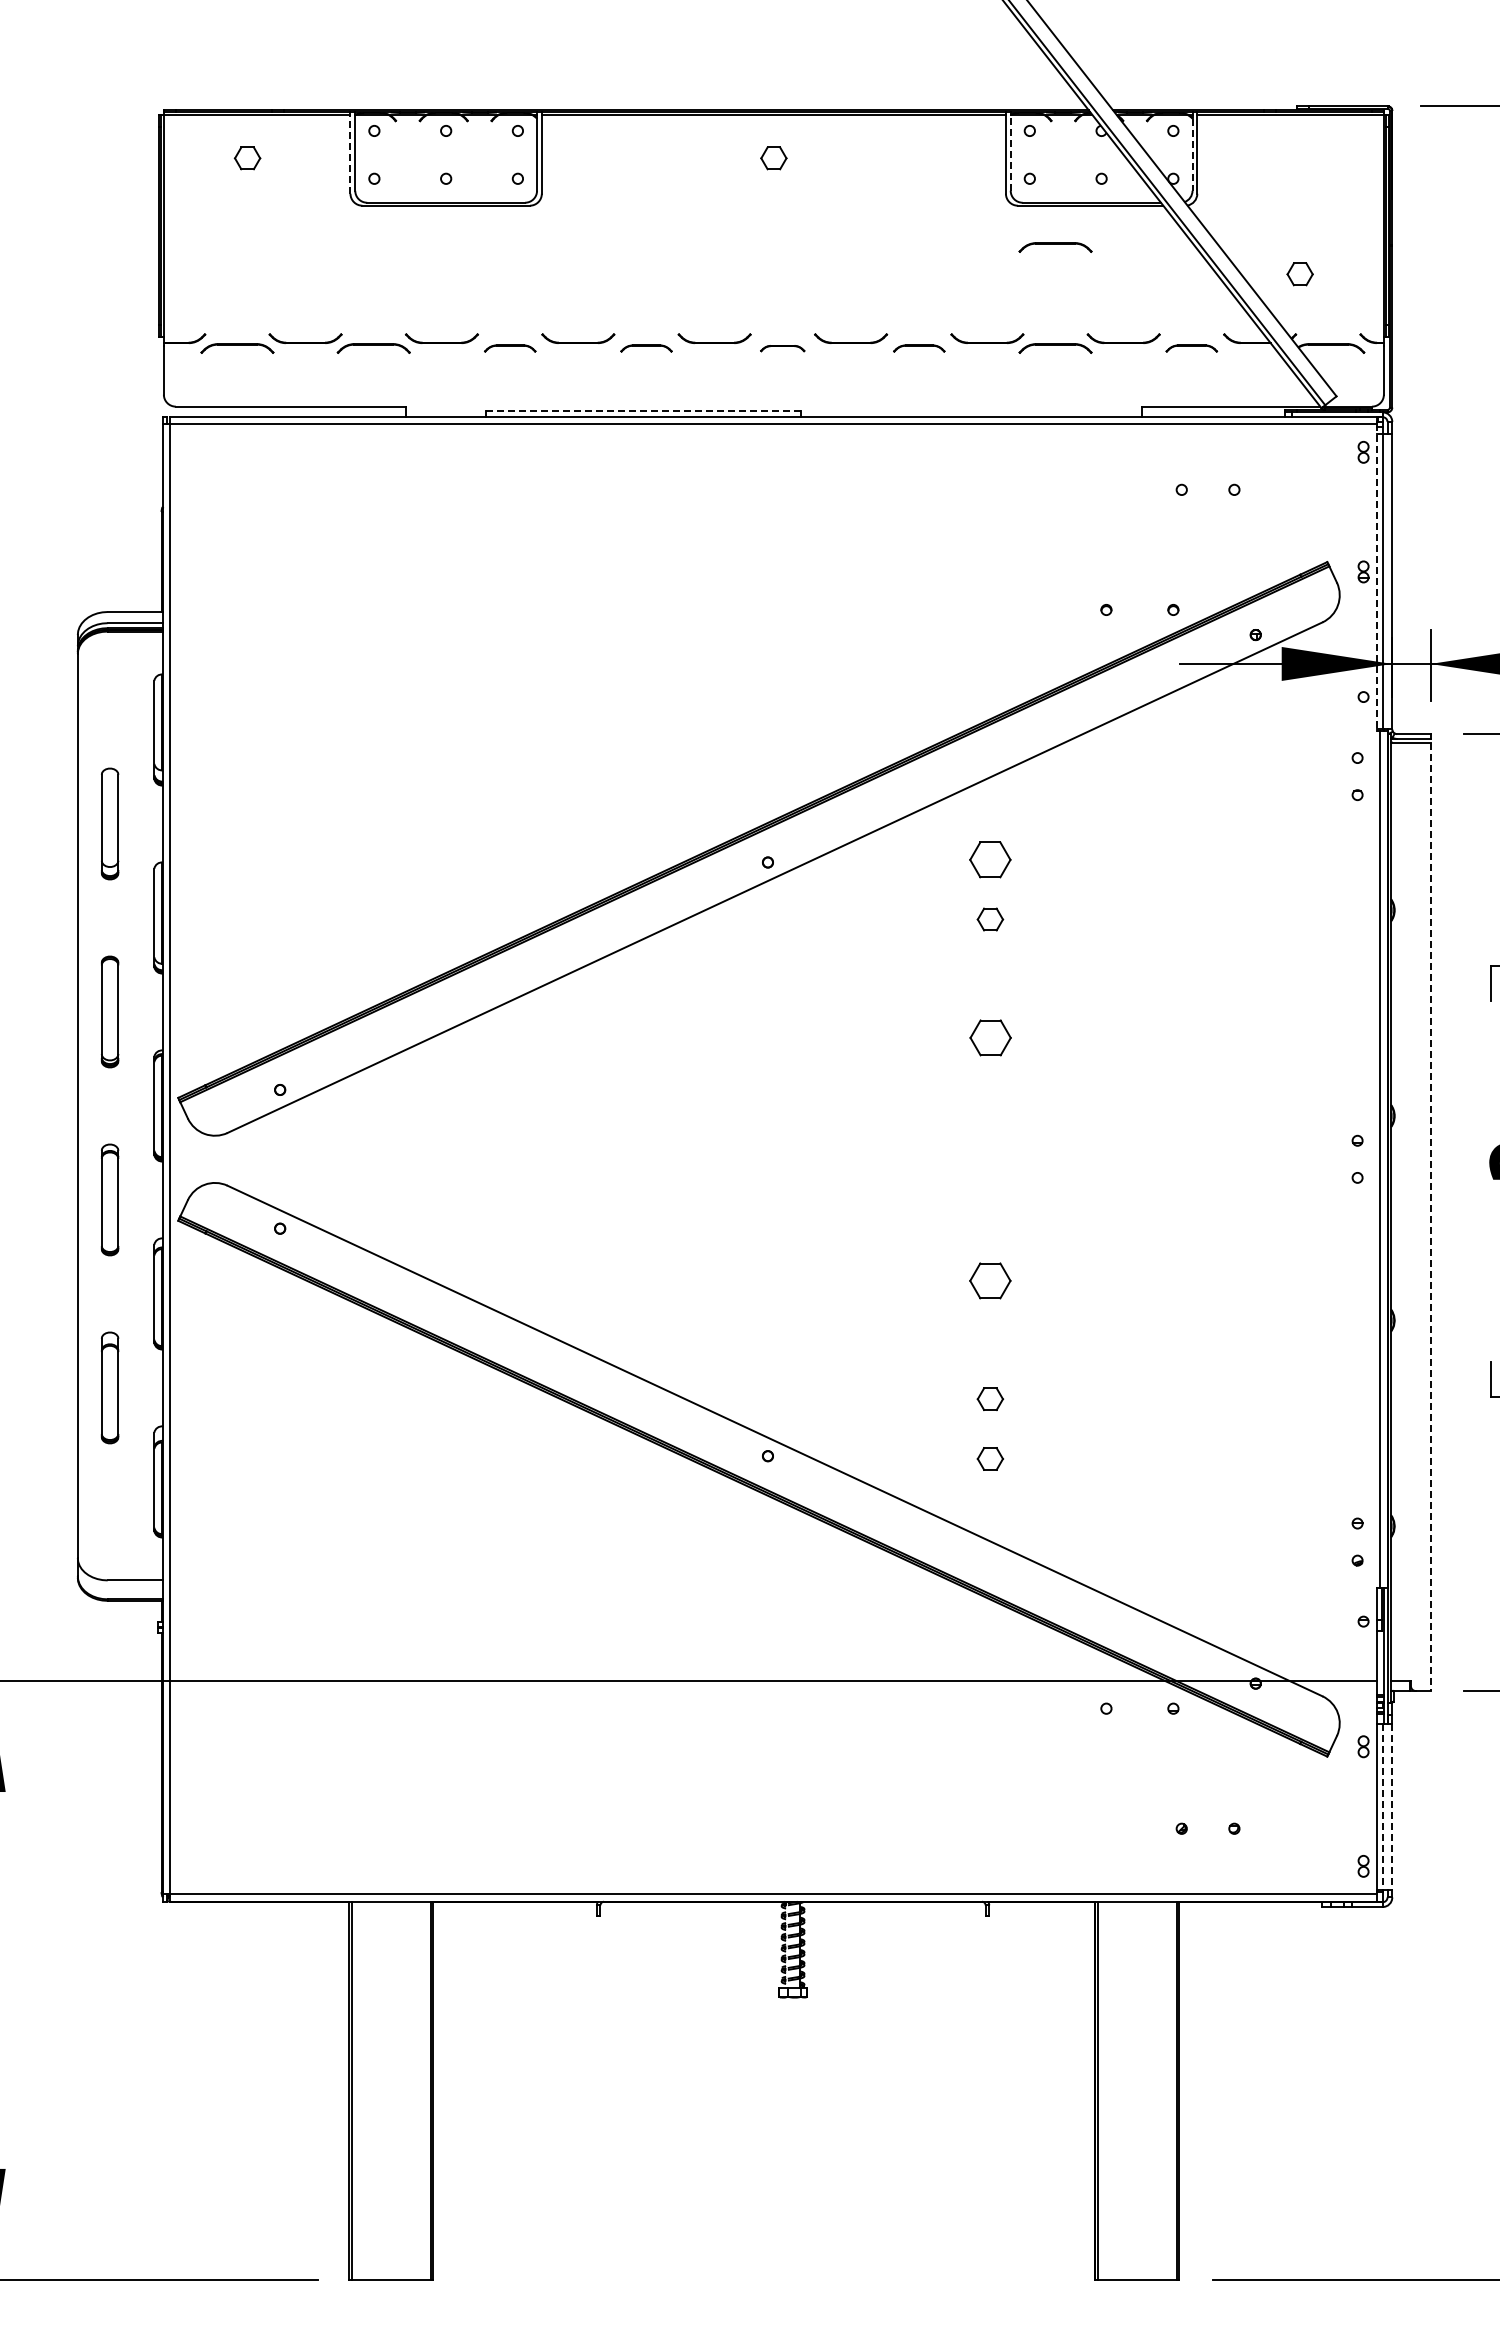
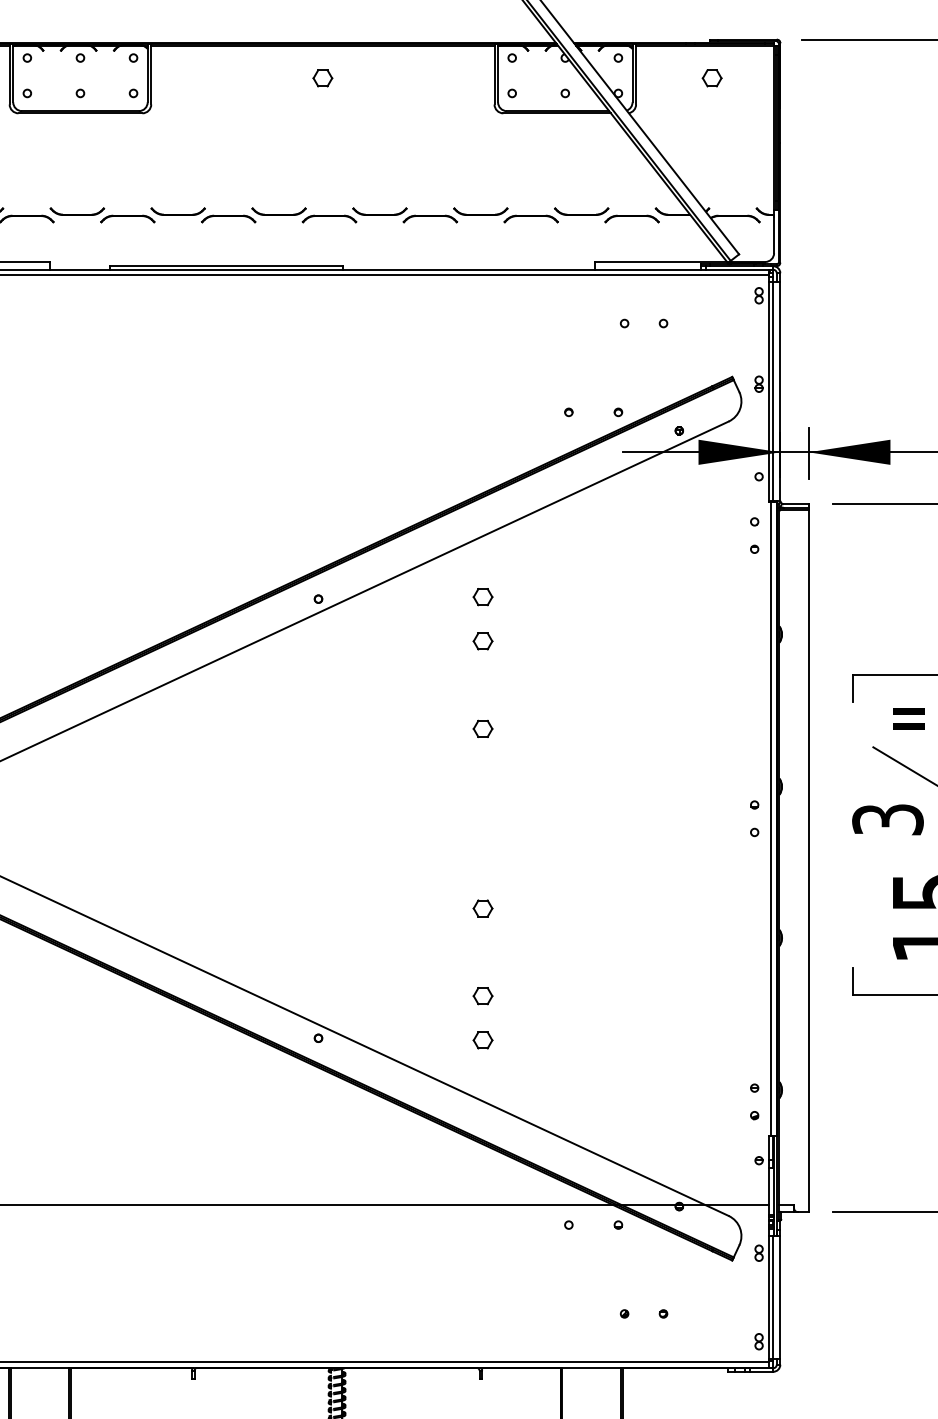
line: (1010, 152) -> (497, 73), dashed -> solid
line: (350, 153) -> (9, 74), dashed -> solid
line: (1192, 155) -> (632, 76), dashed -> solid
part: (1055, 247) -> (531, 144), removed
part: (1299, 274) -> (711, 78), moved
part: (510, 348) -> (128, 218), size x1.43
part: (646, 348) -> (228, 218), size x1.43
part: (782, 348) -> (329, 218), size x1.67
part: (919, 348) -> (430, 218), size x1.43
part: (1191, 348) -> (631, 218), size x1.43
line: (643, 411) -> (226, 265), dashed -> solid
line: (1377, 577) -> (769, 388), dashed -> solid
part: (990, 859) -> (483, 596), size x0.62
part: (989, 1037) -> (482, 728), size x0.62
line: (1430, 1217) -> (808, 861), dashed -> solid
part: (990, 1280) -> (483, 908), size x0.62
line: (1382, 1807) -> (773, 1298), dashed -> solid
line: (1392, 1807) -> (780, 1298), dashed -> solid

